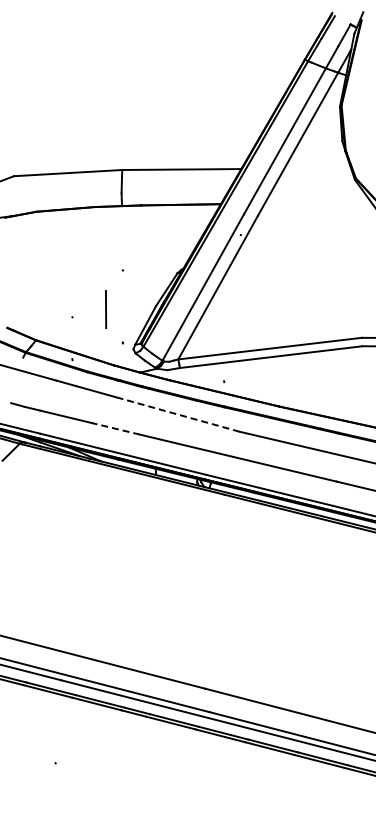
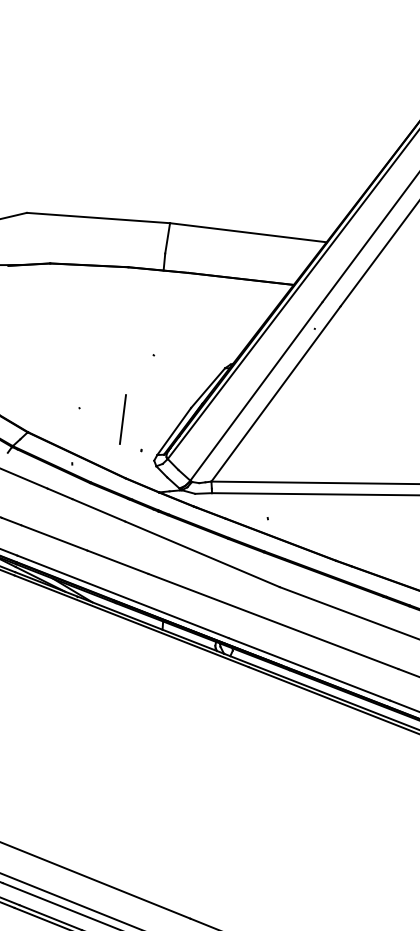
line: (106, 309) -> (123, 419), moved
line: (178, 414) -> (202, 553), dashed -> solid
line: (116, 428) -> (118, 561), dashed -> solid

